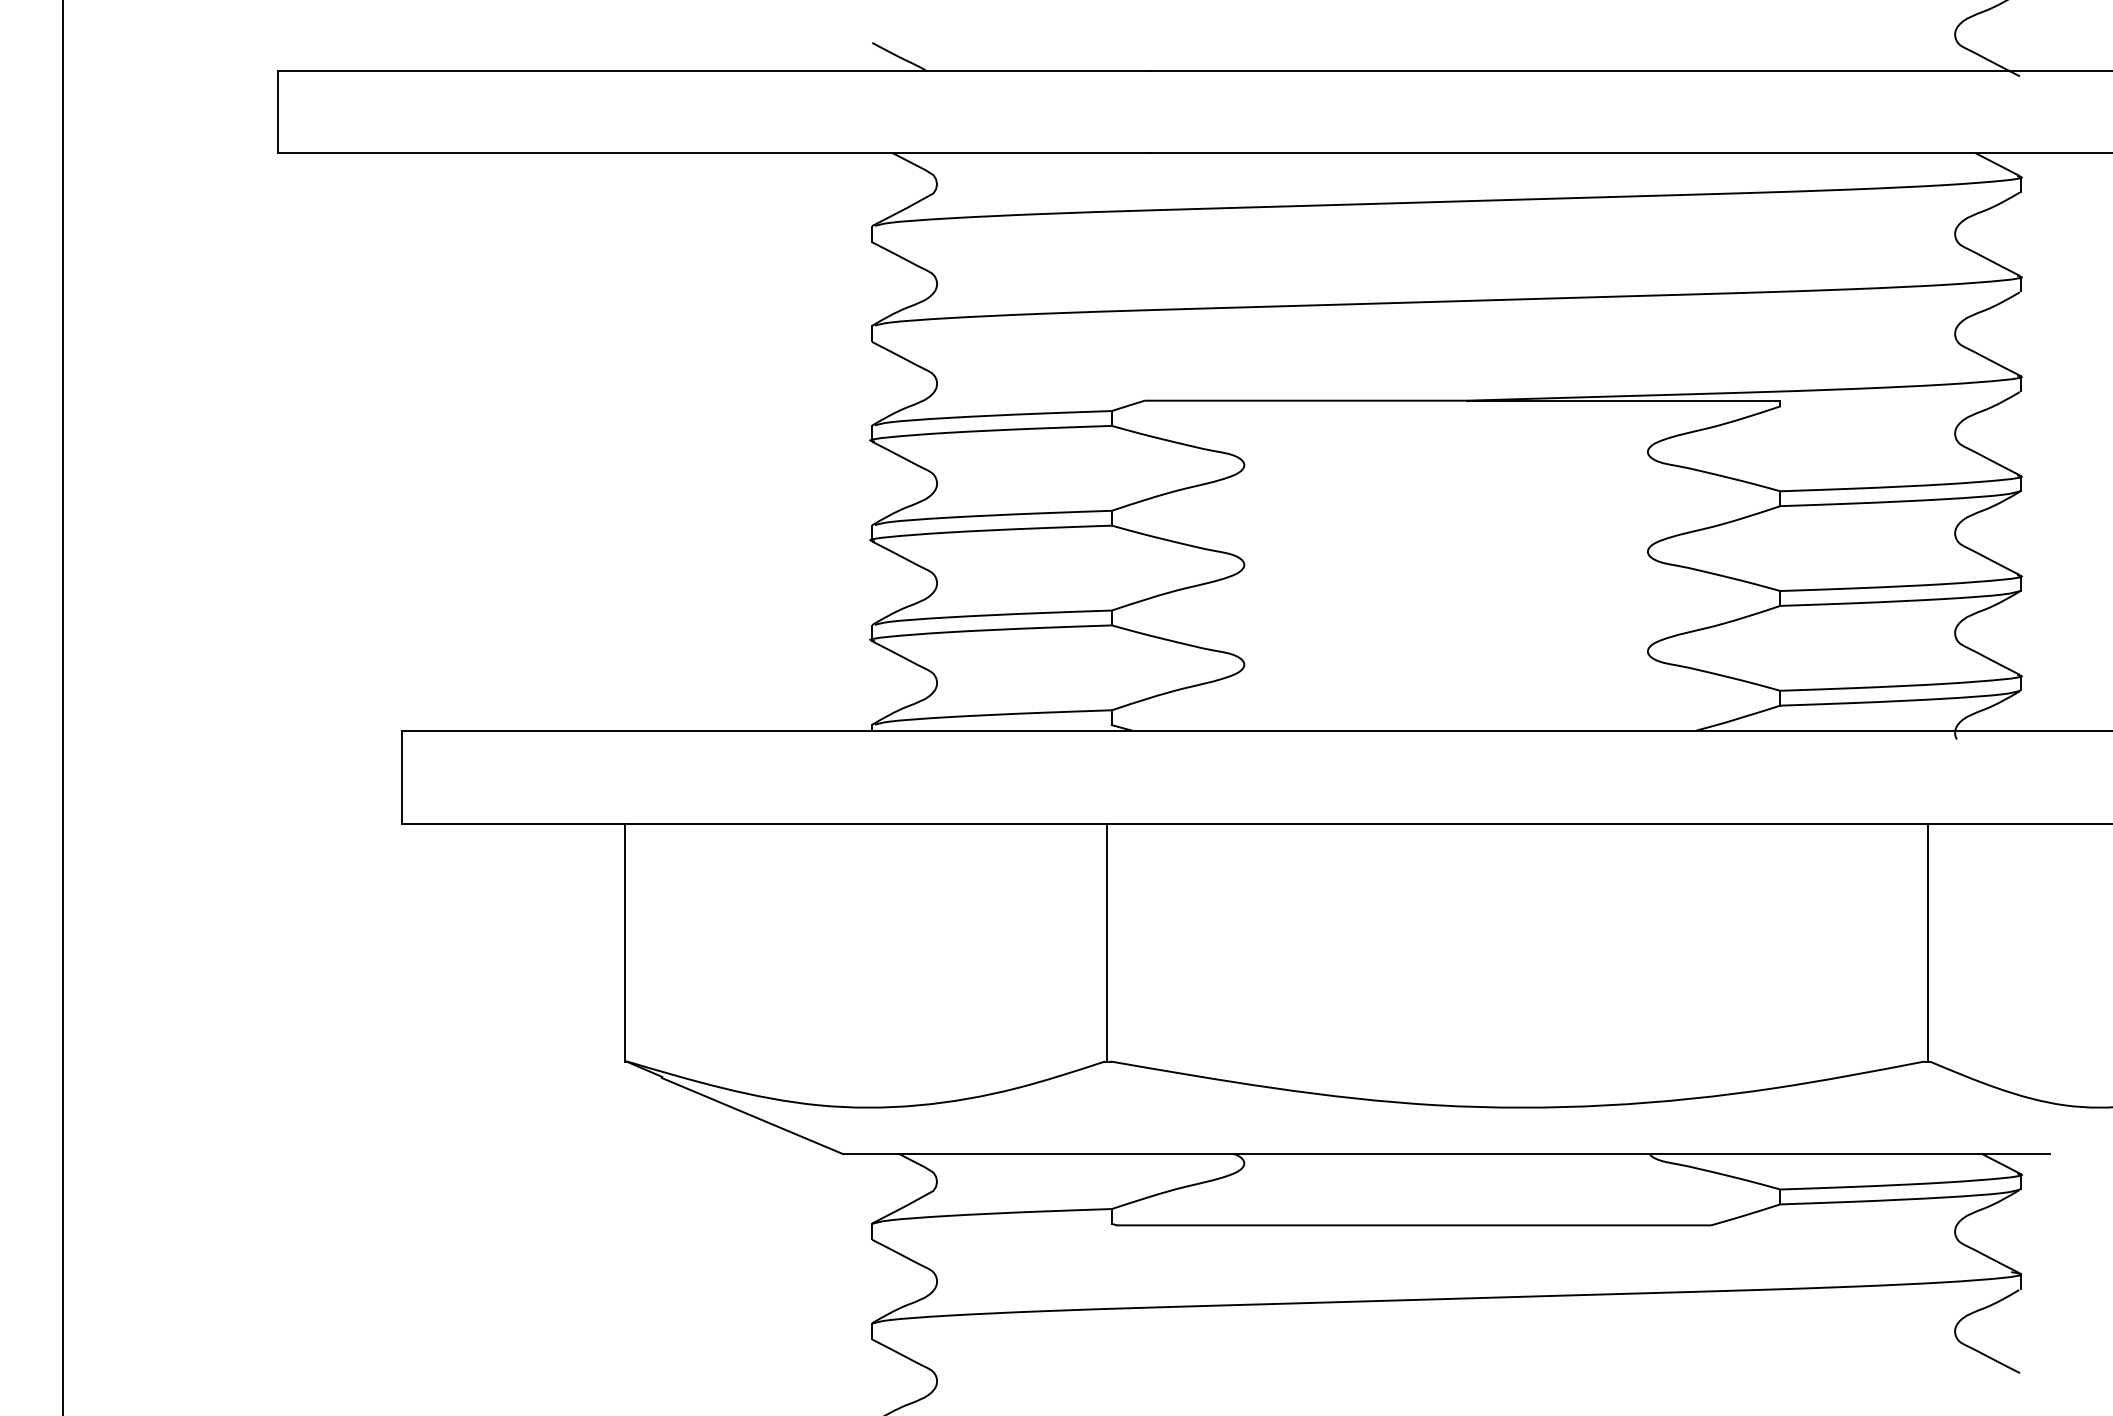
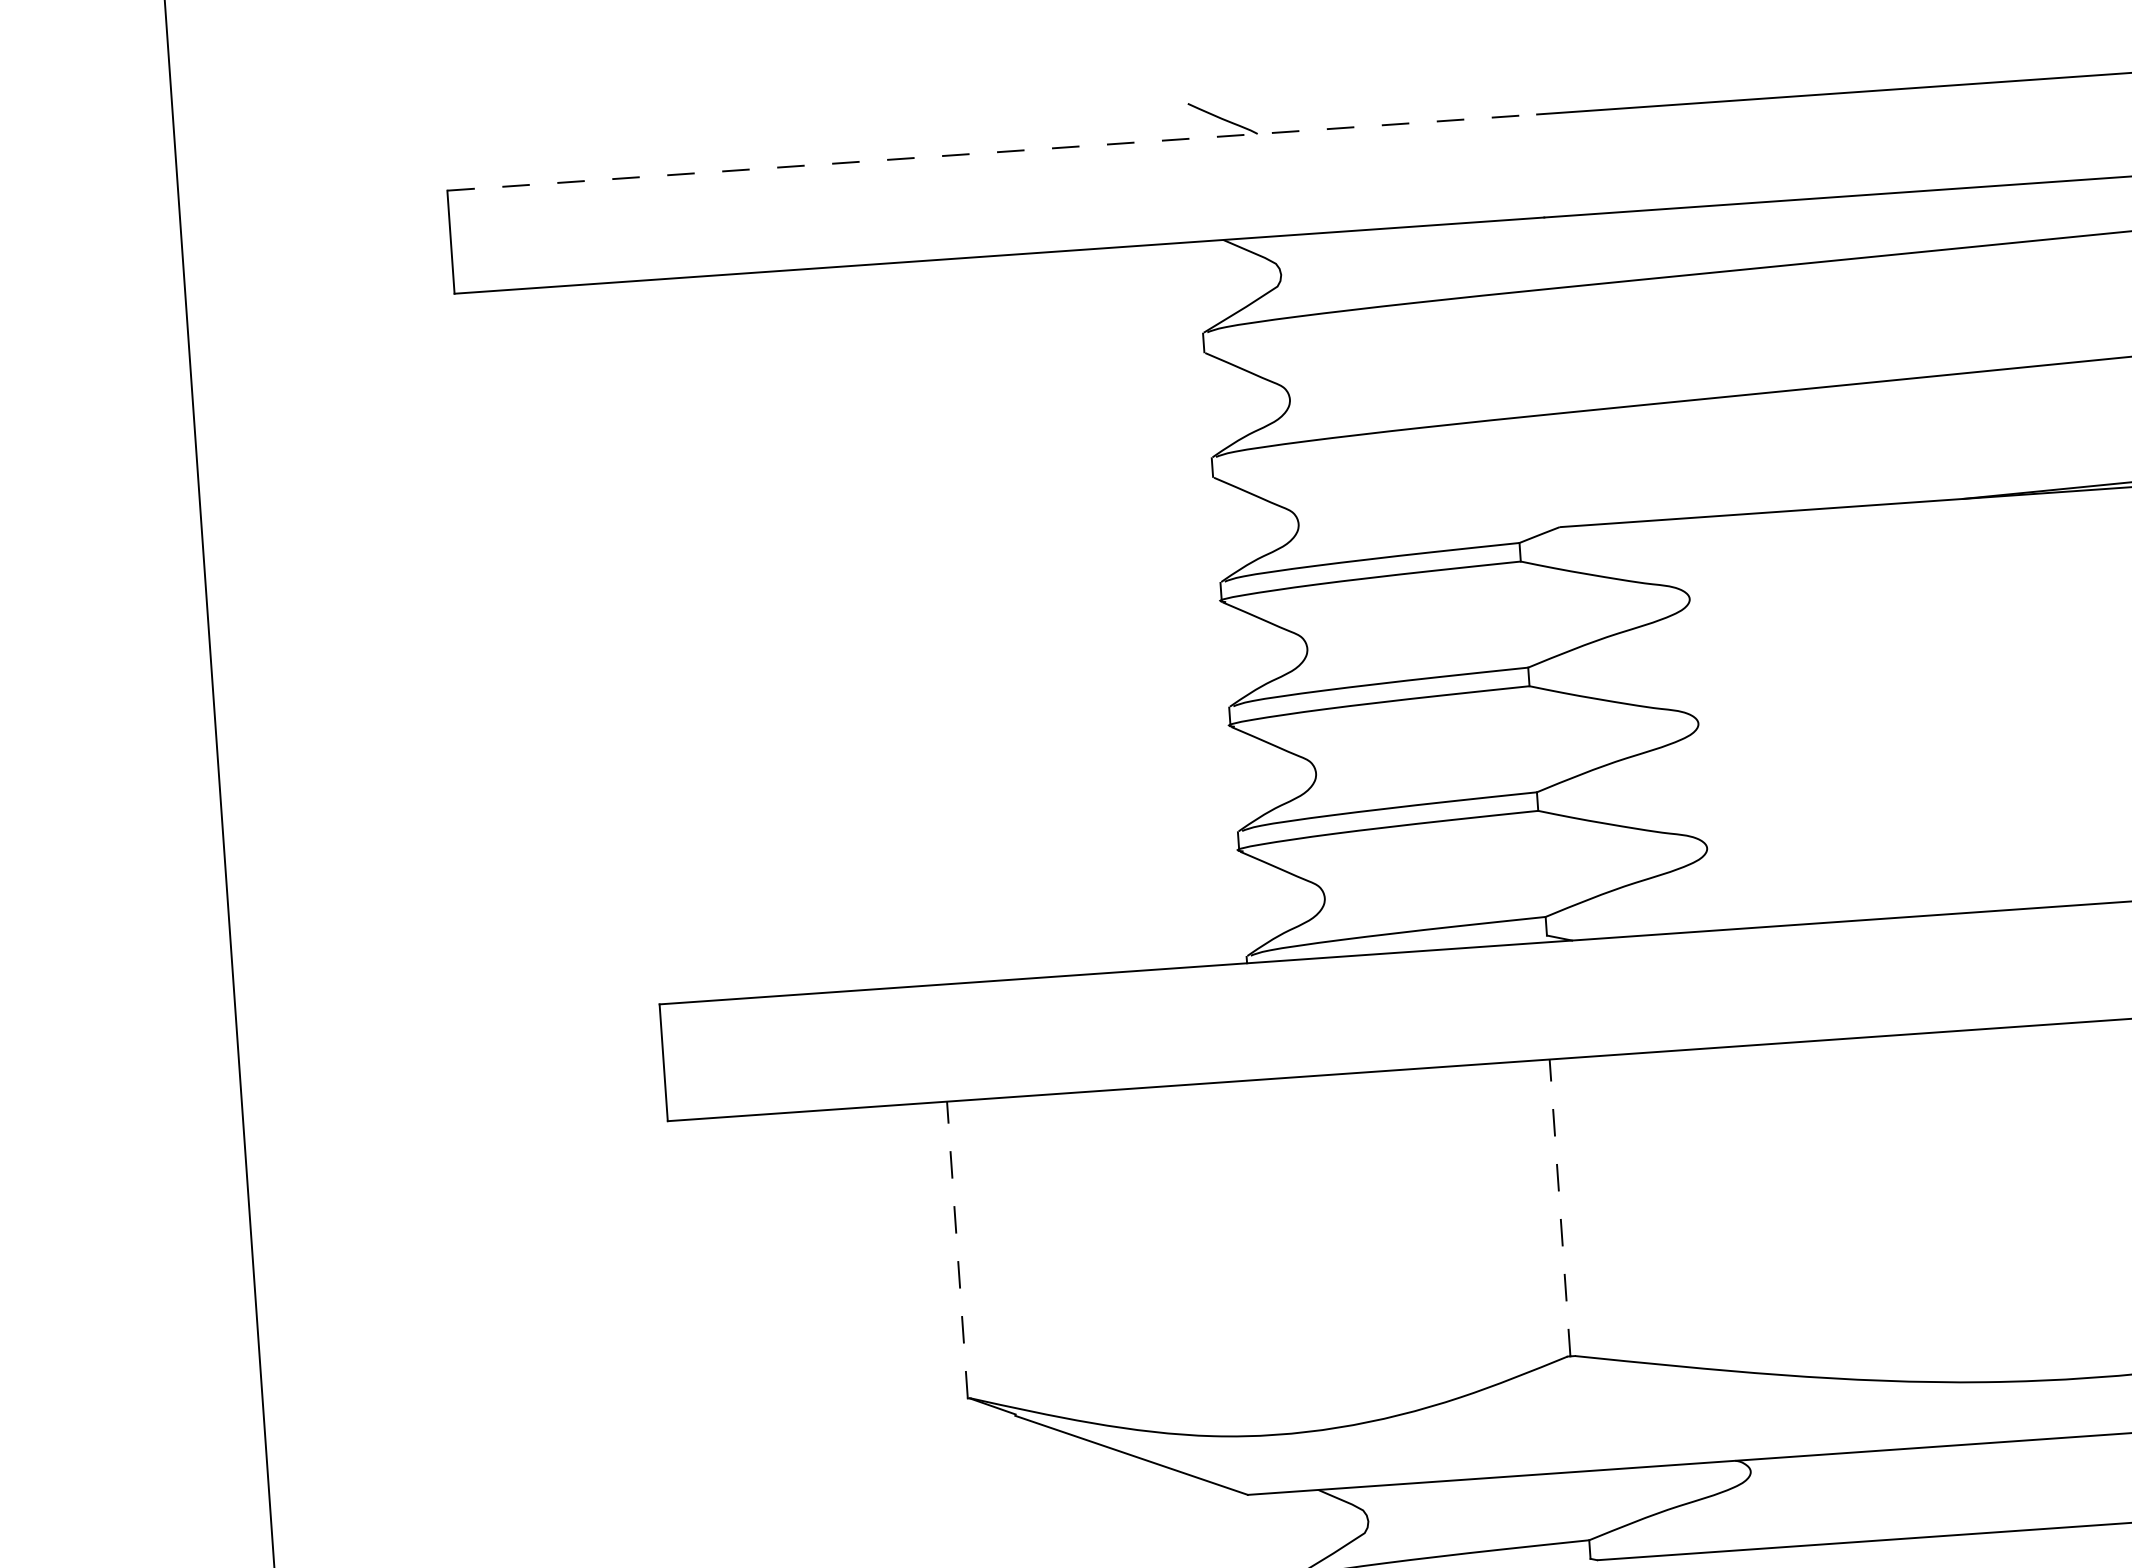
line: (713, 70) -> (991, 152), solid -> dashed
line: (624, 942) -> (956, 1249), solid -> dashed
line: (1107, 942) -> (1560, 1207), solid -> dashed

